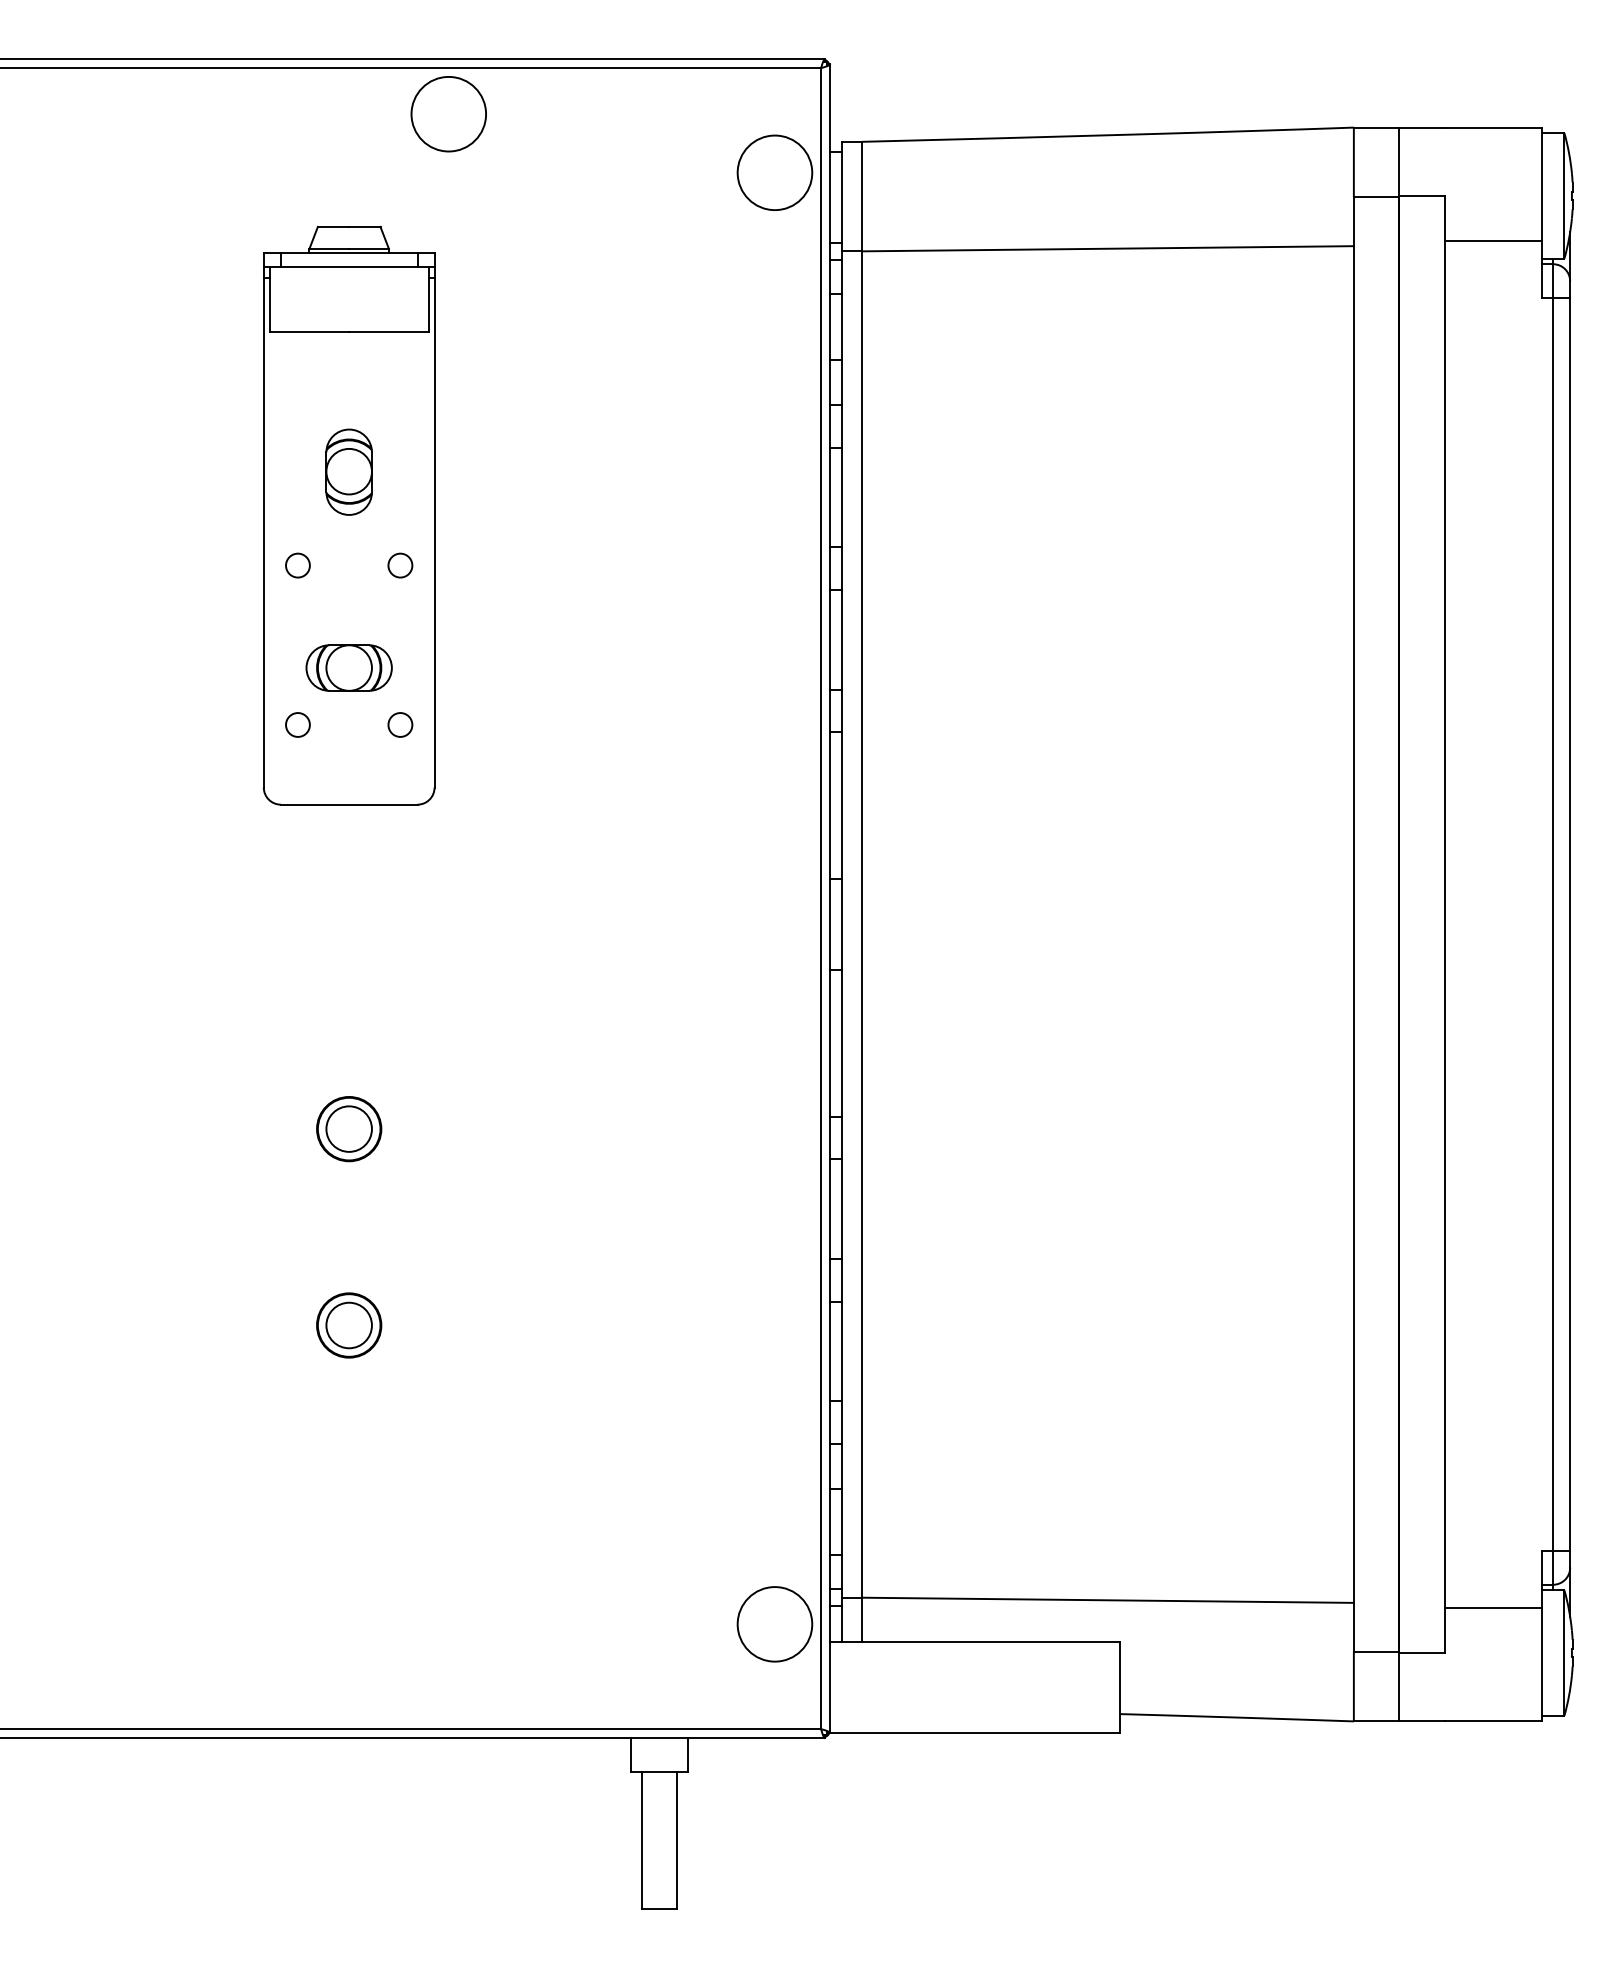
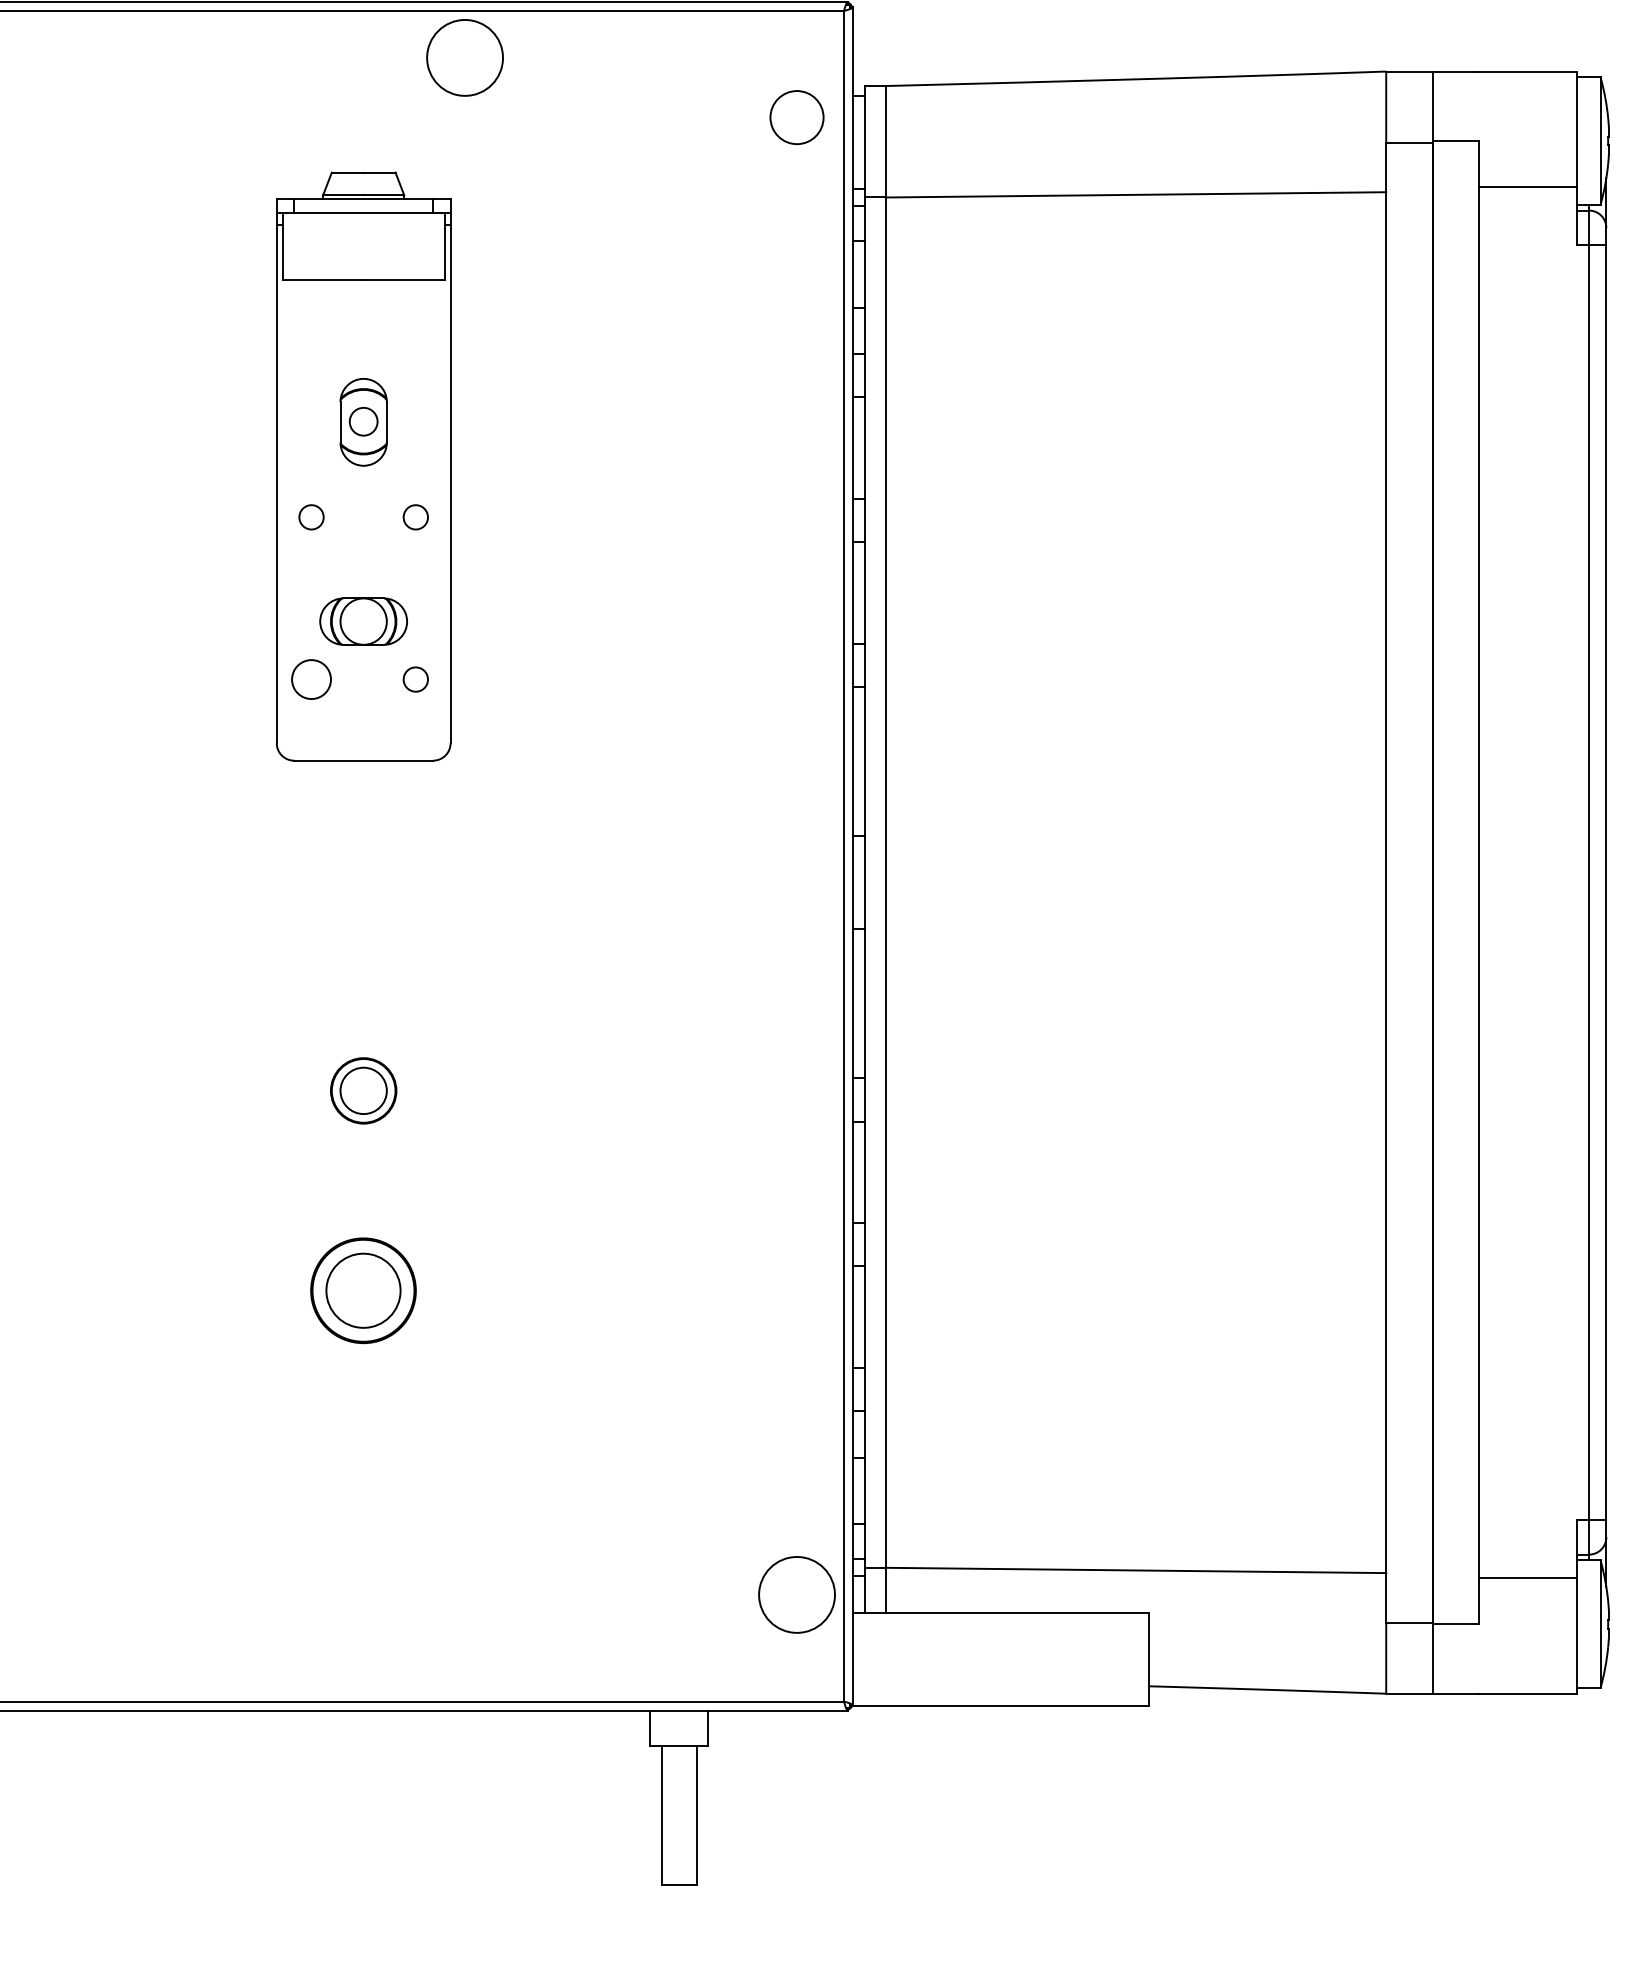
circle: (774, 172) -> (796, 117), size x0.7
circle: (348, 471) -> (362, 421), size x0.6
circle: (297, 724) -> (311, 679), size x1.6
part: (349, 1325) -> (363, 1290), size x1.6

